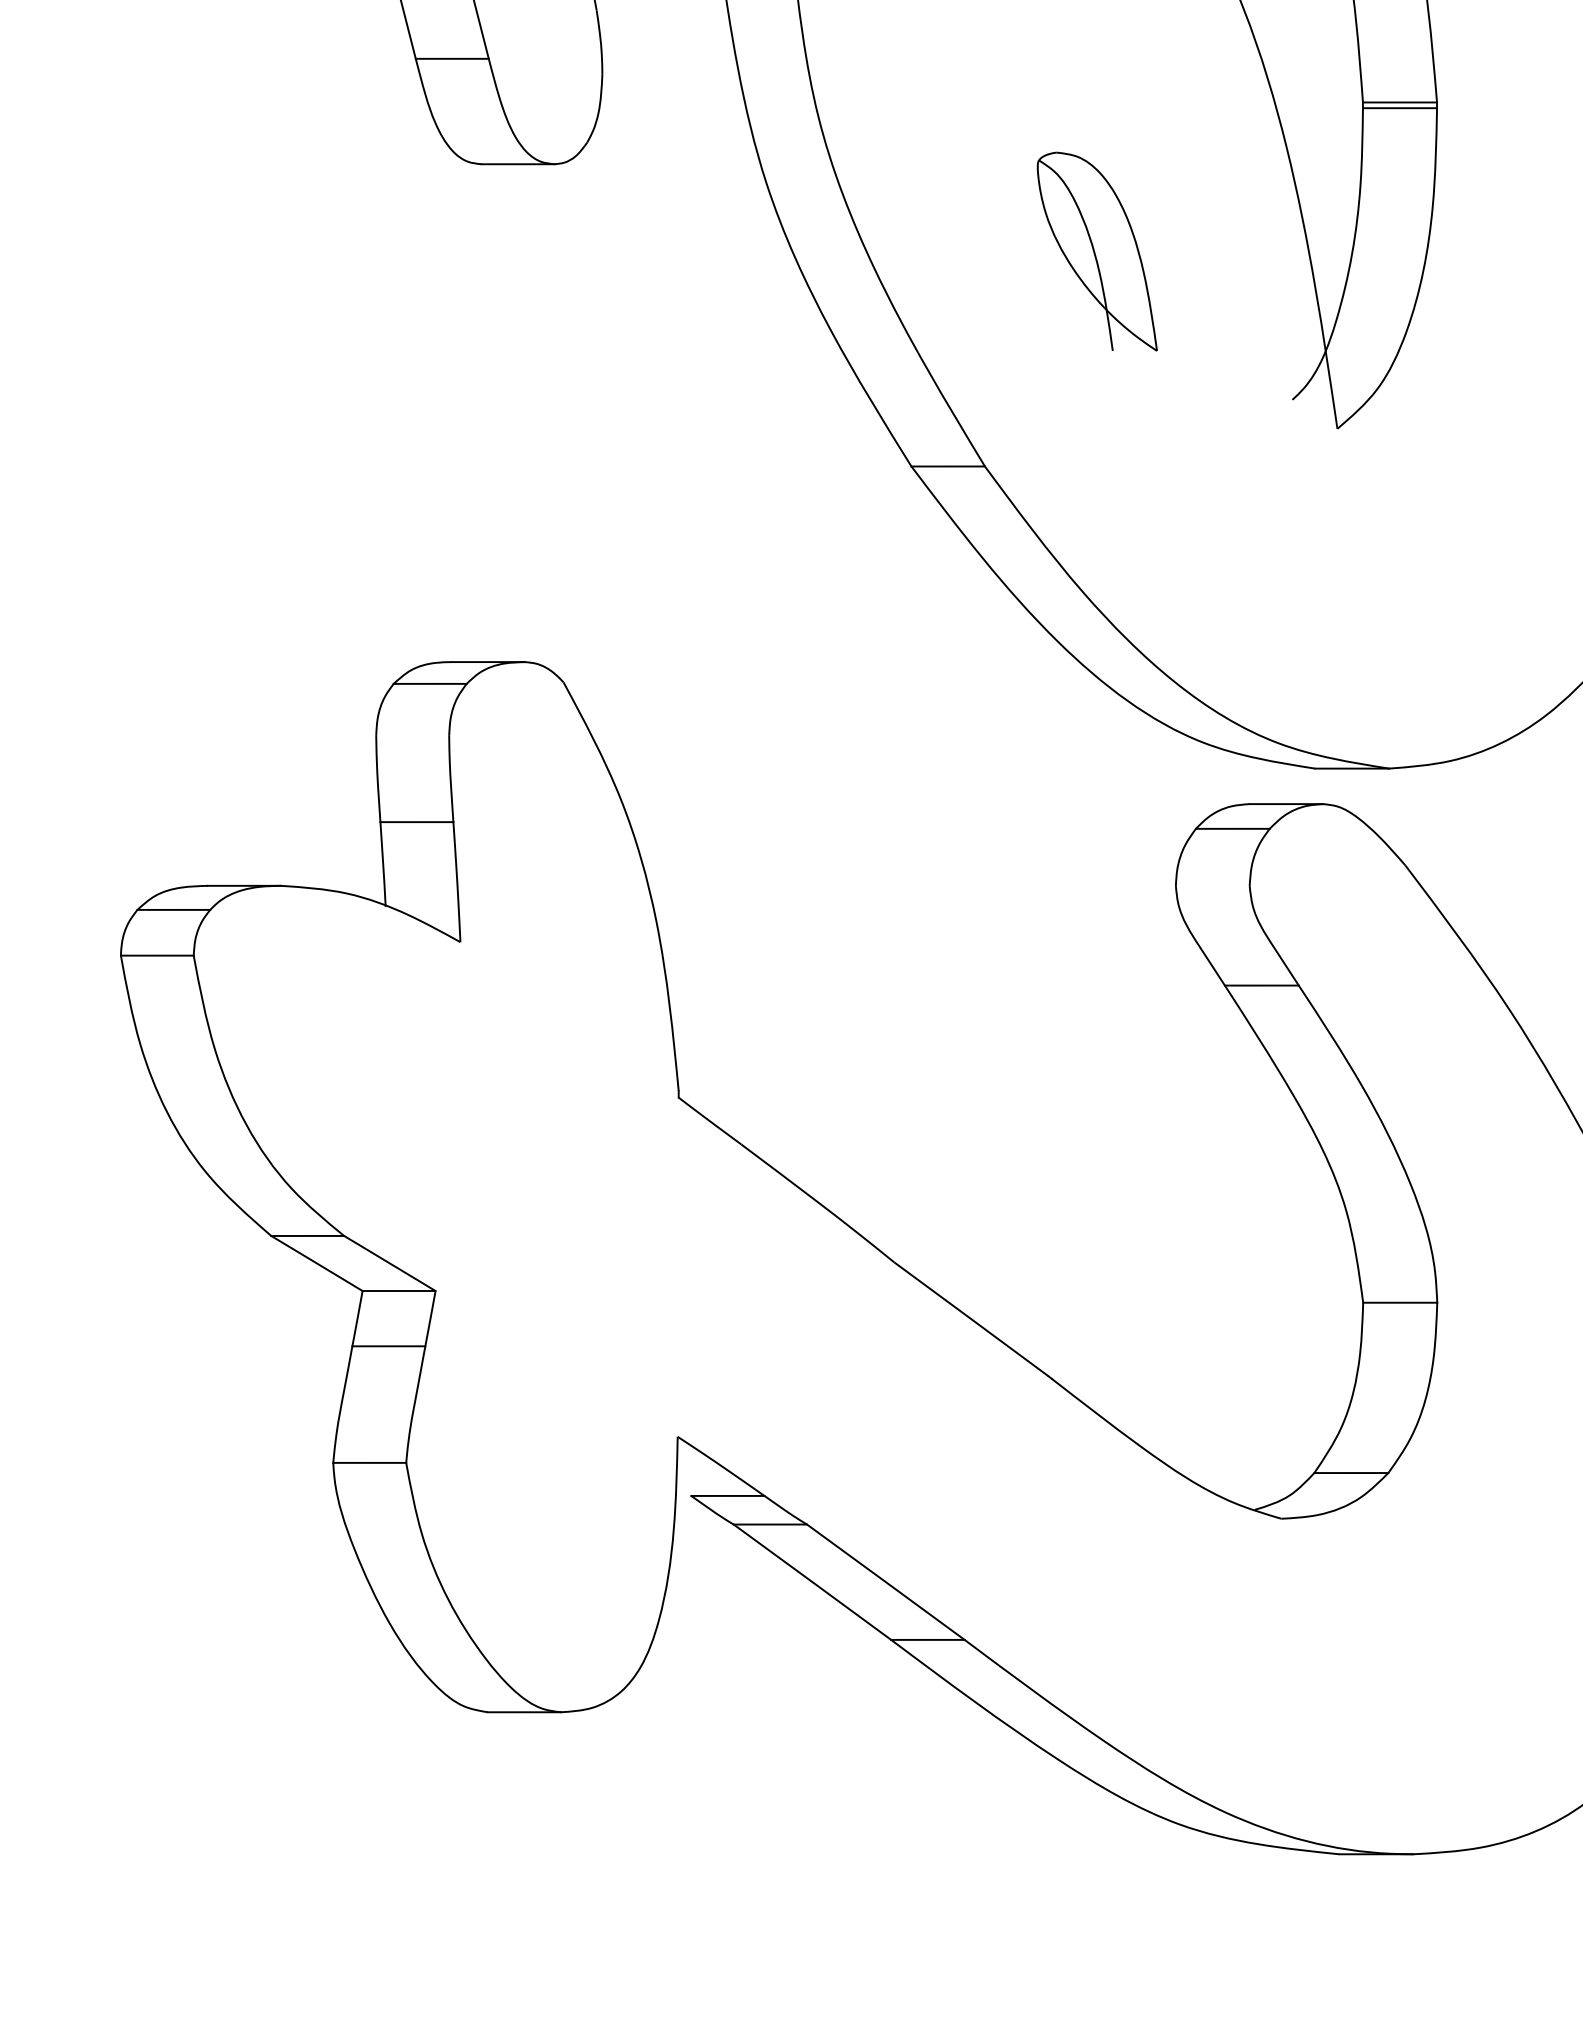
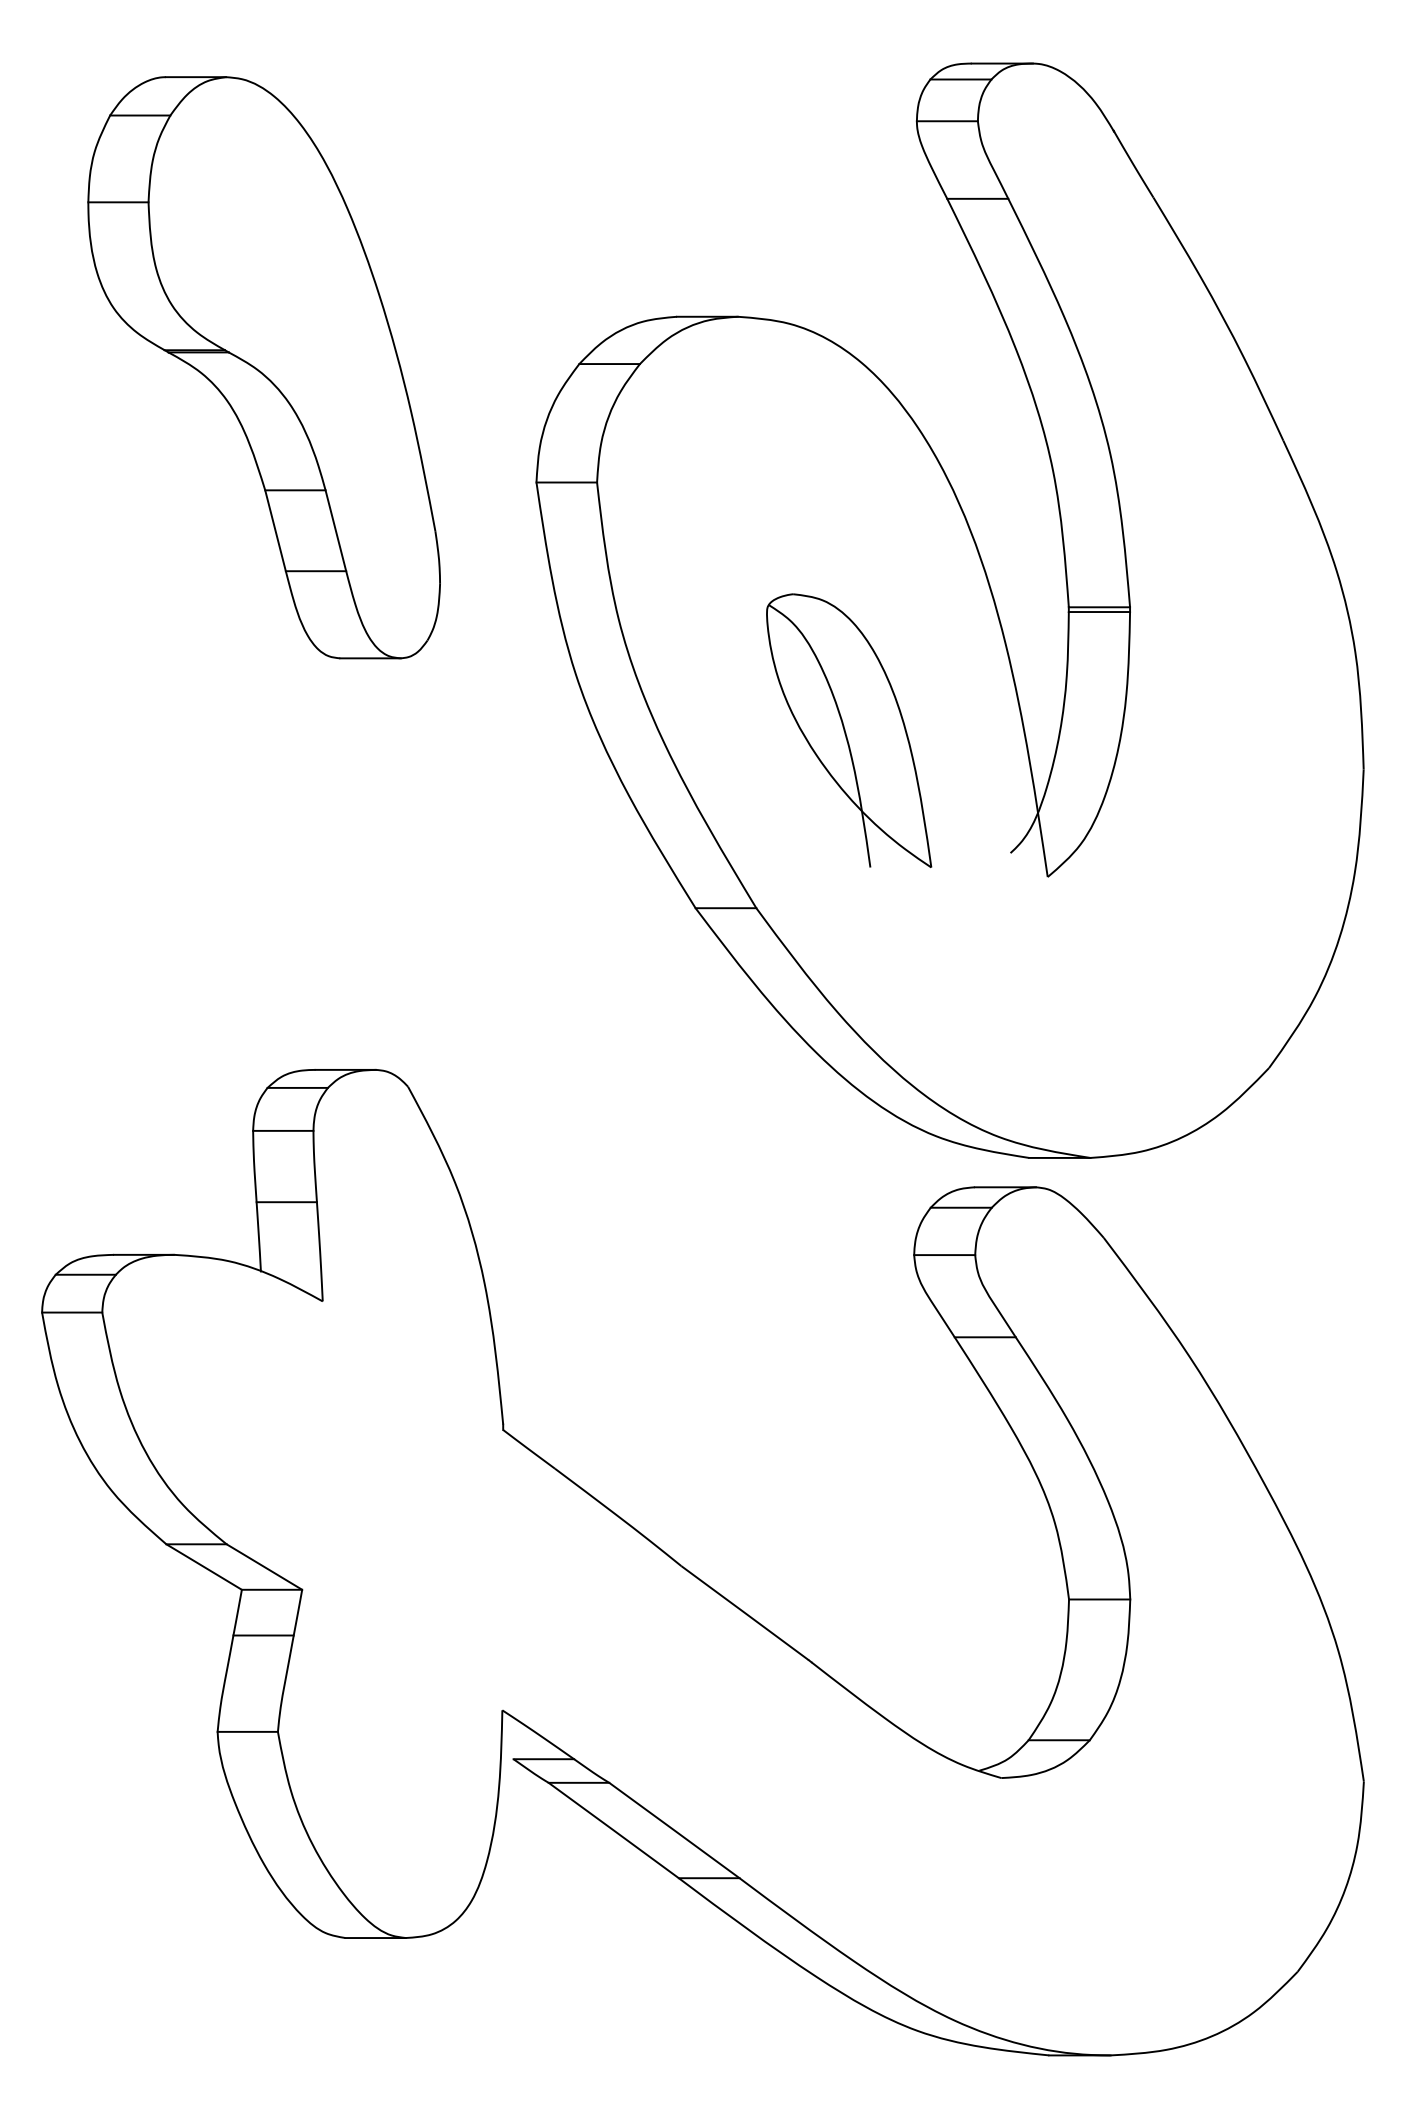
part: (1097, 251) -> (849, 730), size x1.67
line: (412, 735) -> (283, 1130), added
line: (1212, 886) -> (944, 1255), added

